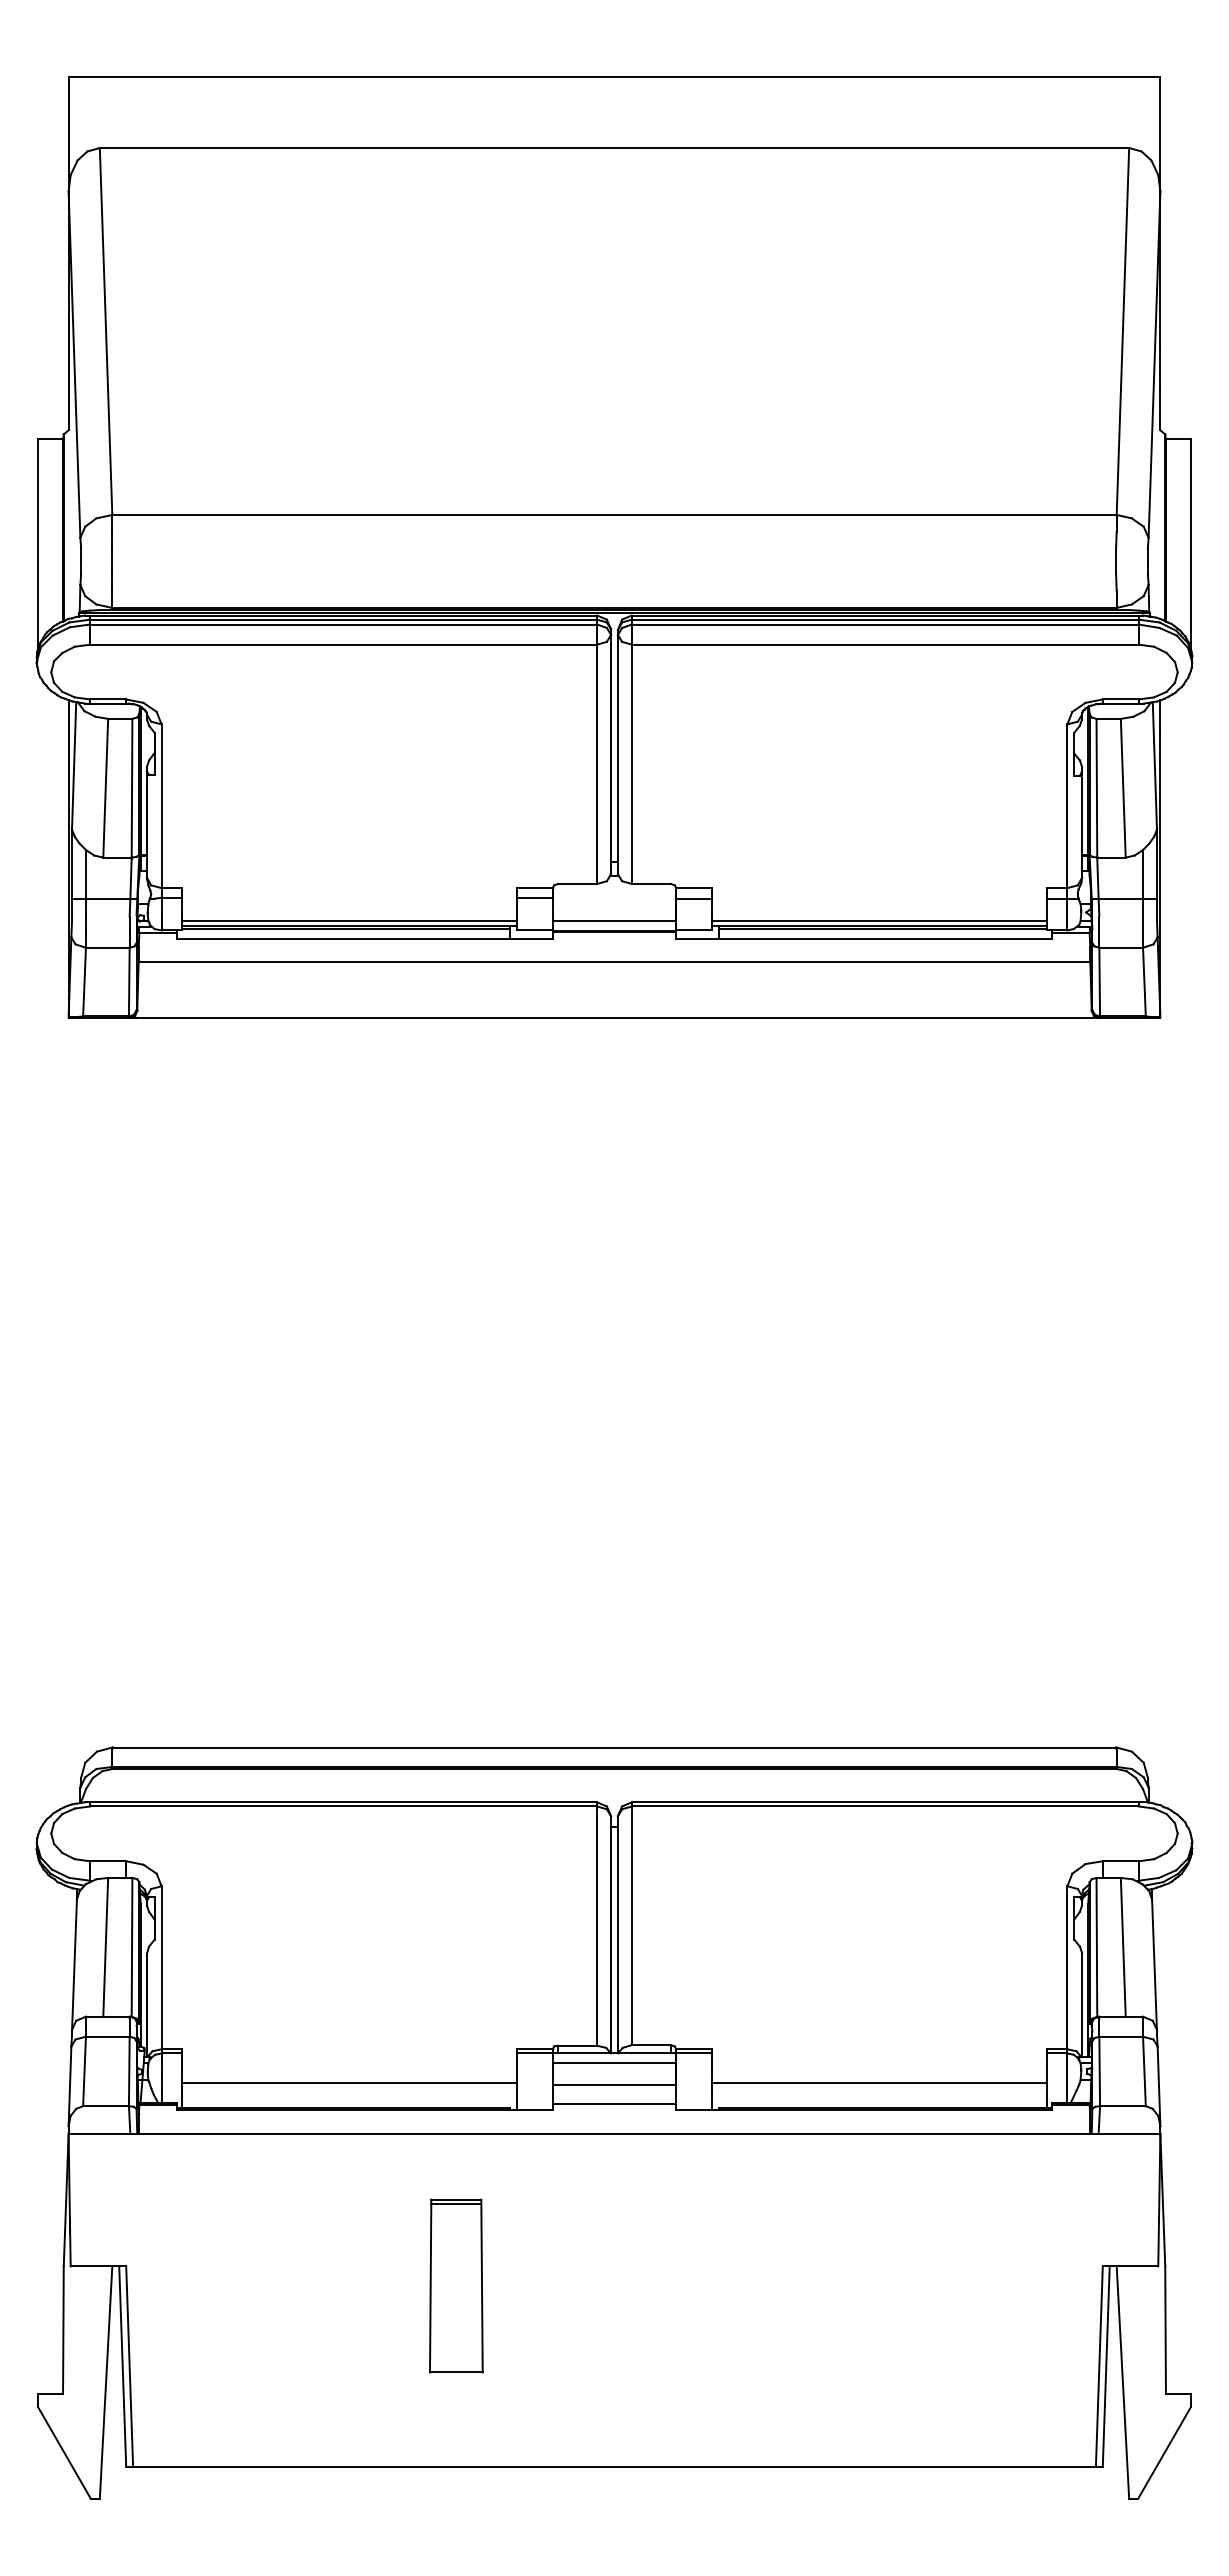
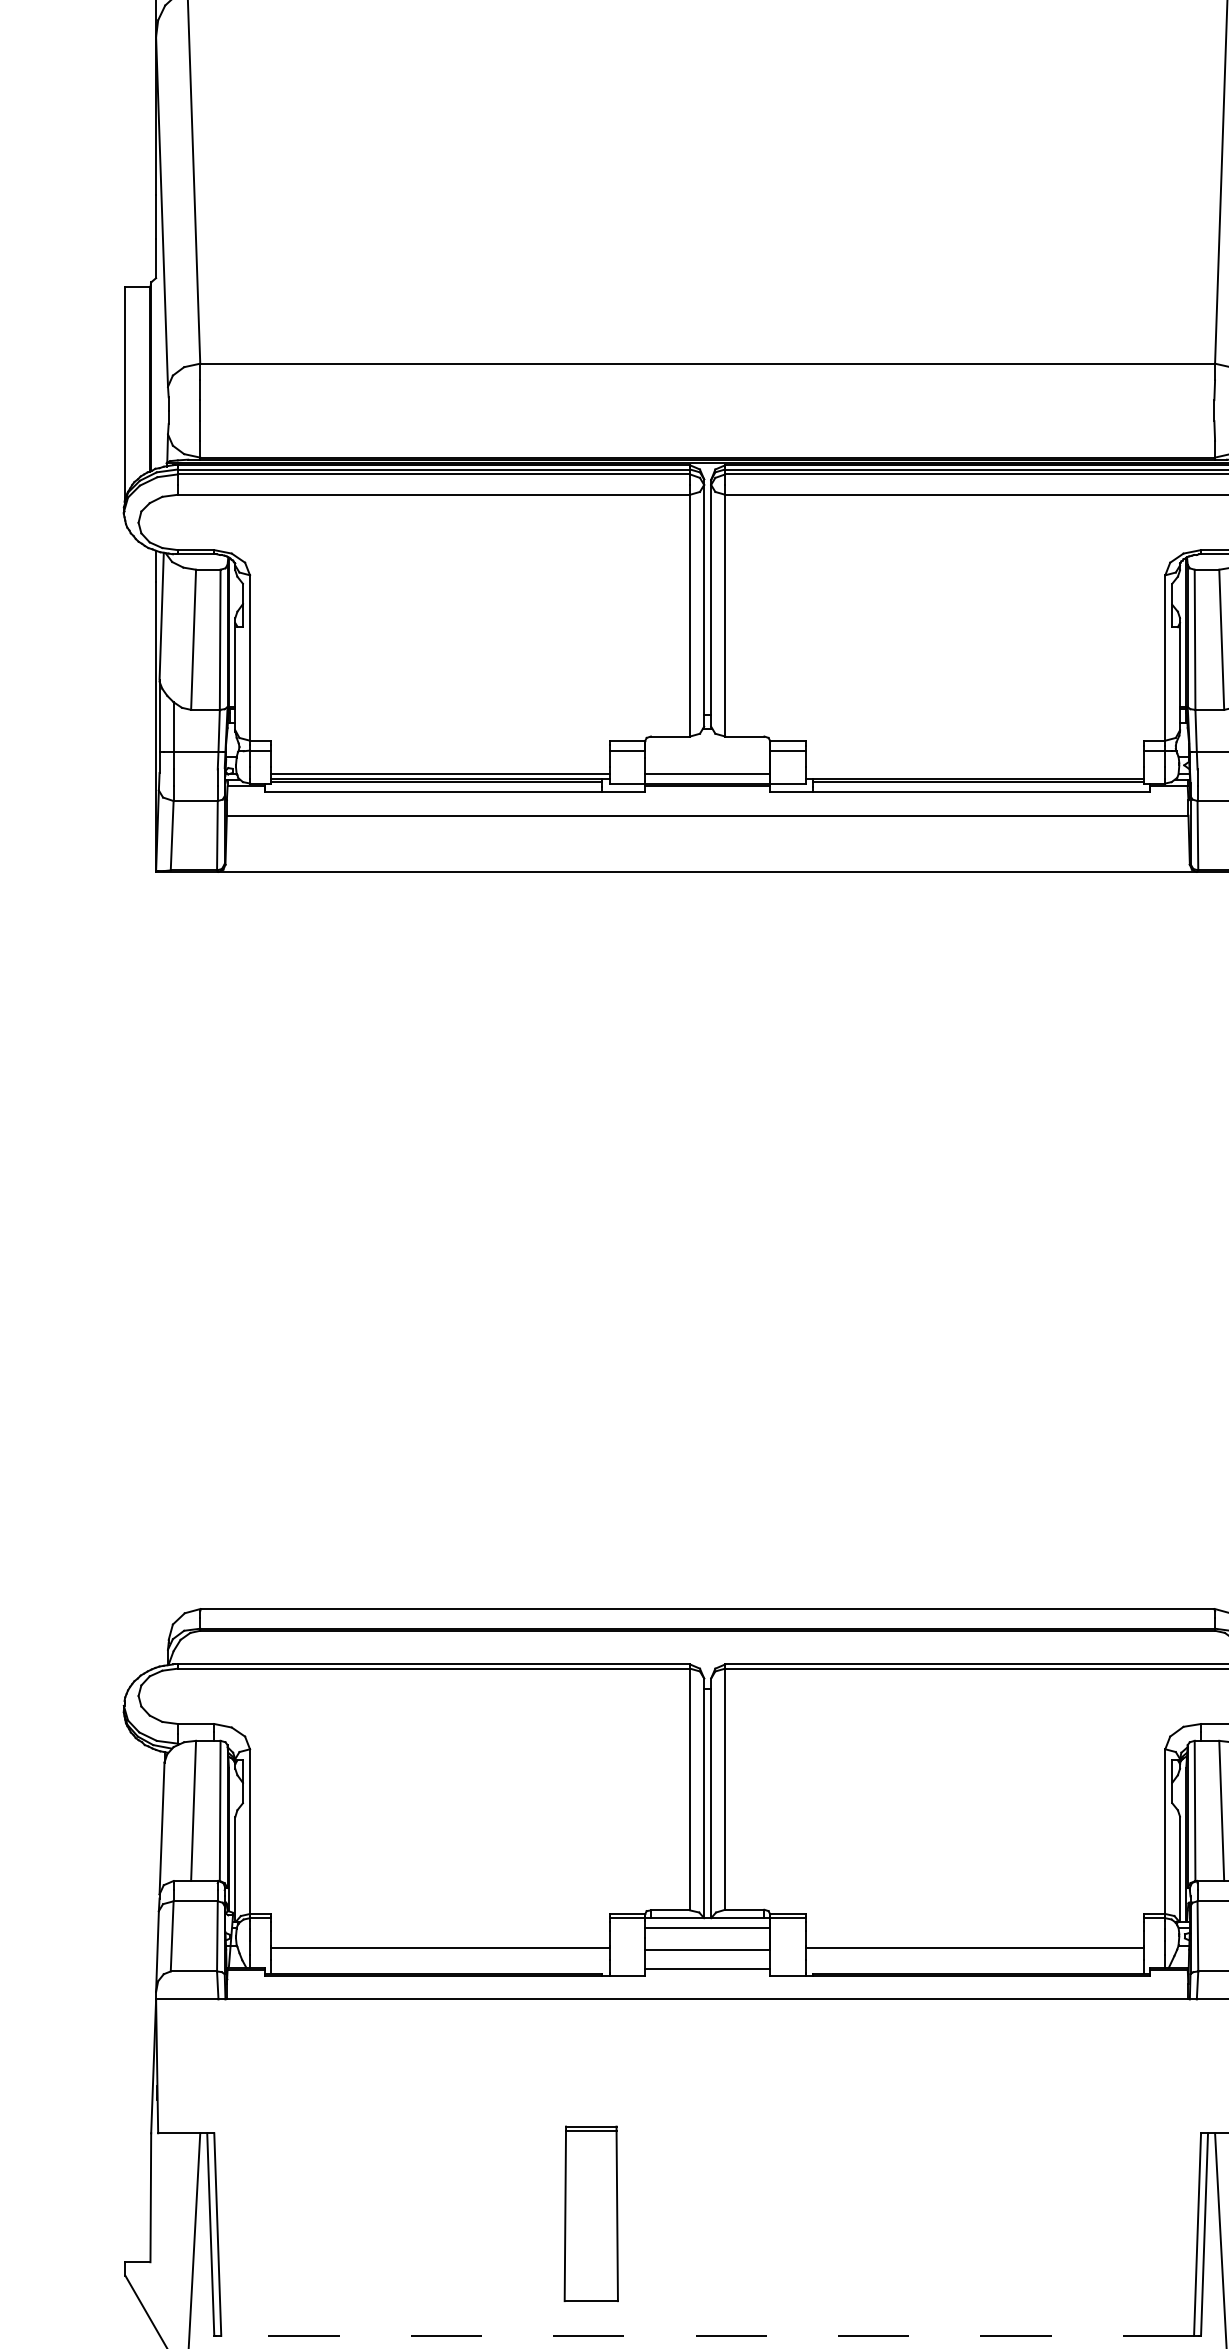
line: (878, 921) -> (974, 774), removed
part: (456, 2285) -> (591, 2213), moved
line: (614, 2466) -> (707, 2335), solid -> dashed

